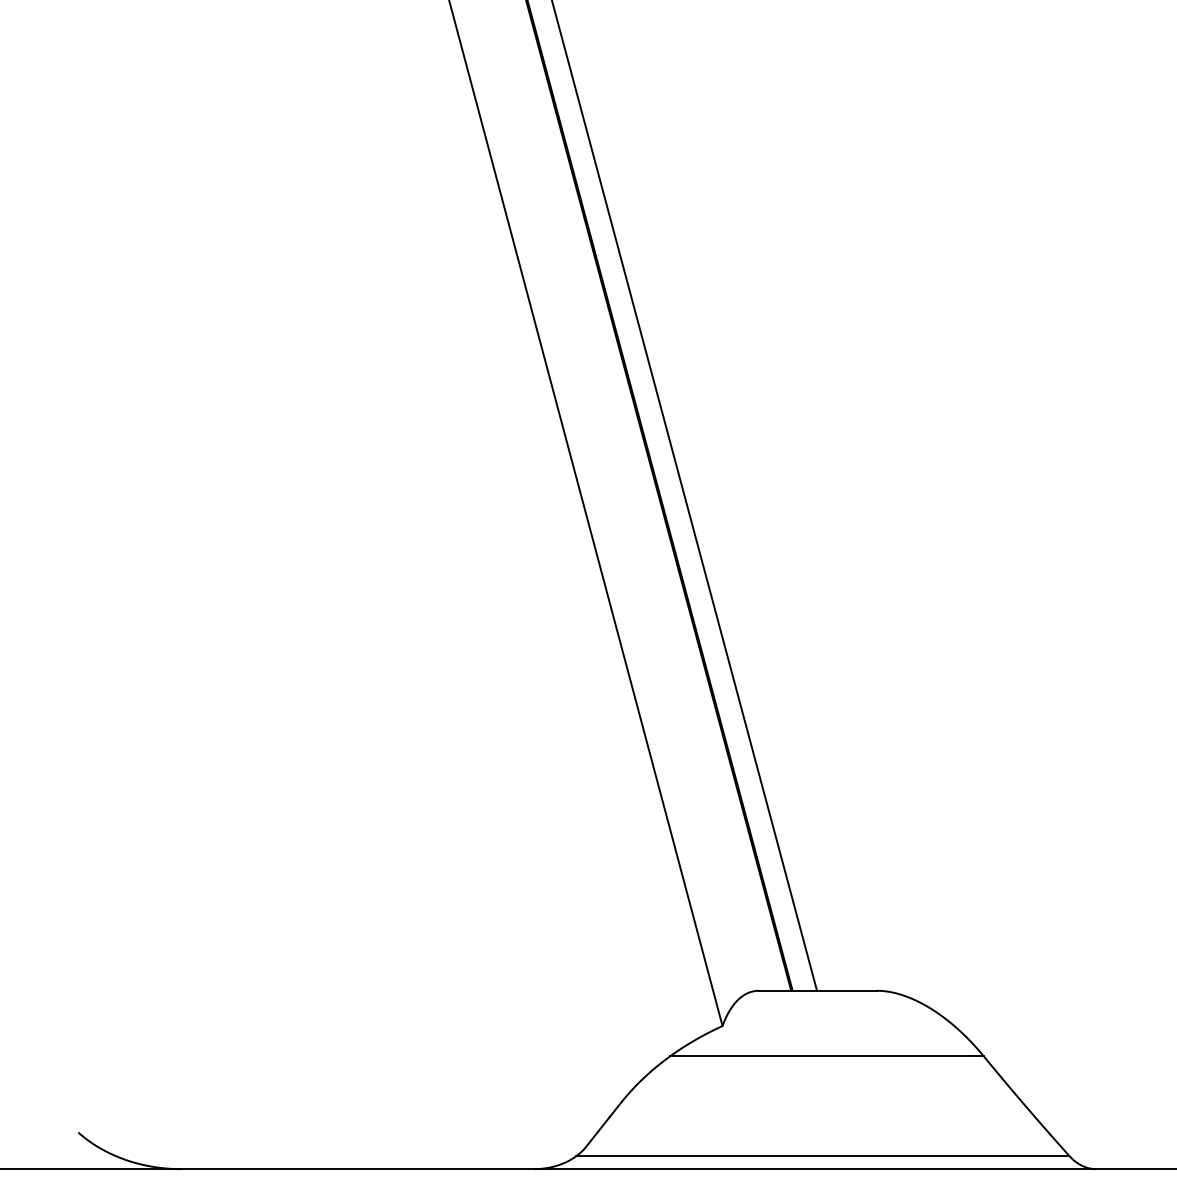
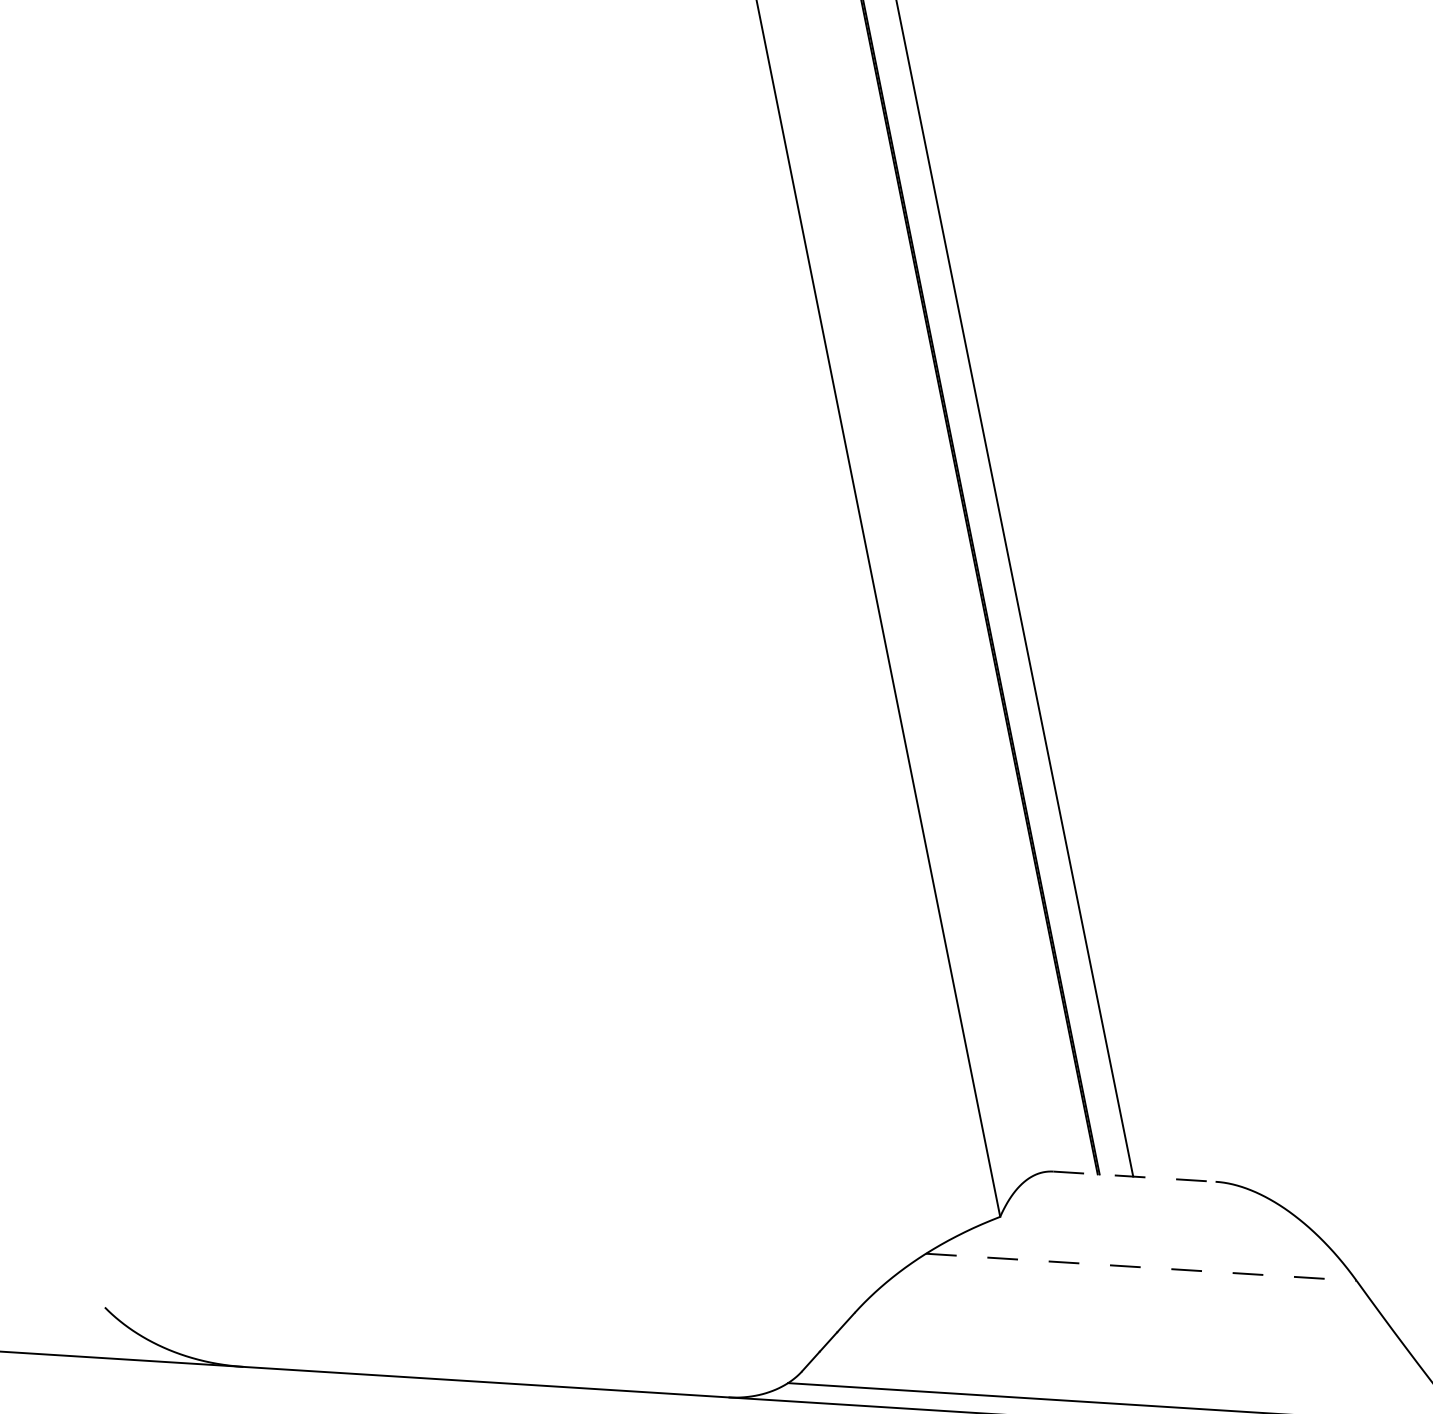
line: (817, 990) -> (1133, 1176), solid -> dashed
line: (827, 1056) -> (1141, 1267), solid -> dashed

